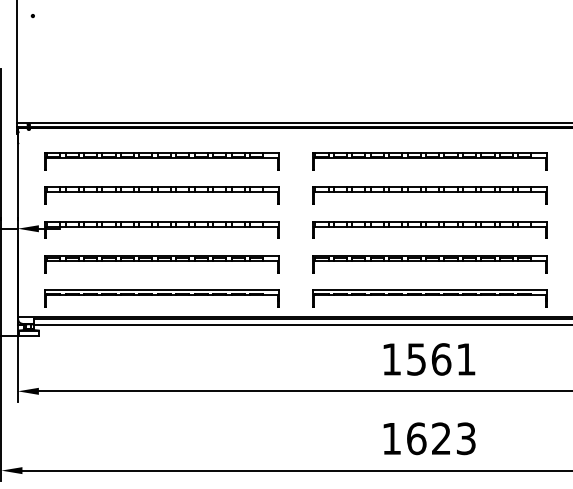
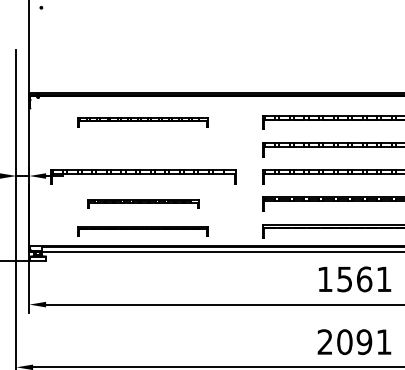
part: (161, 161) -> (143, 122), size x0.7
part: (161, 195) -> (143, 149), removed
part: (161, 264) -> (143, 204), size x0.6
part: (161, 298) -> (143, 231), size x0.7
text: (428, 438) -> (354, 341), 1623 -> 2091

